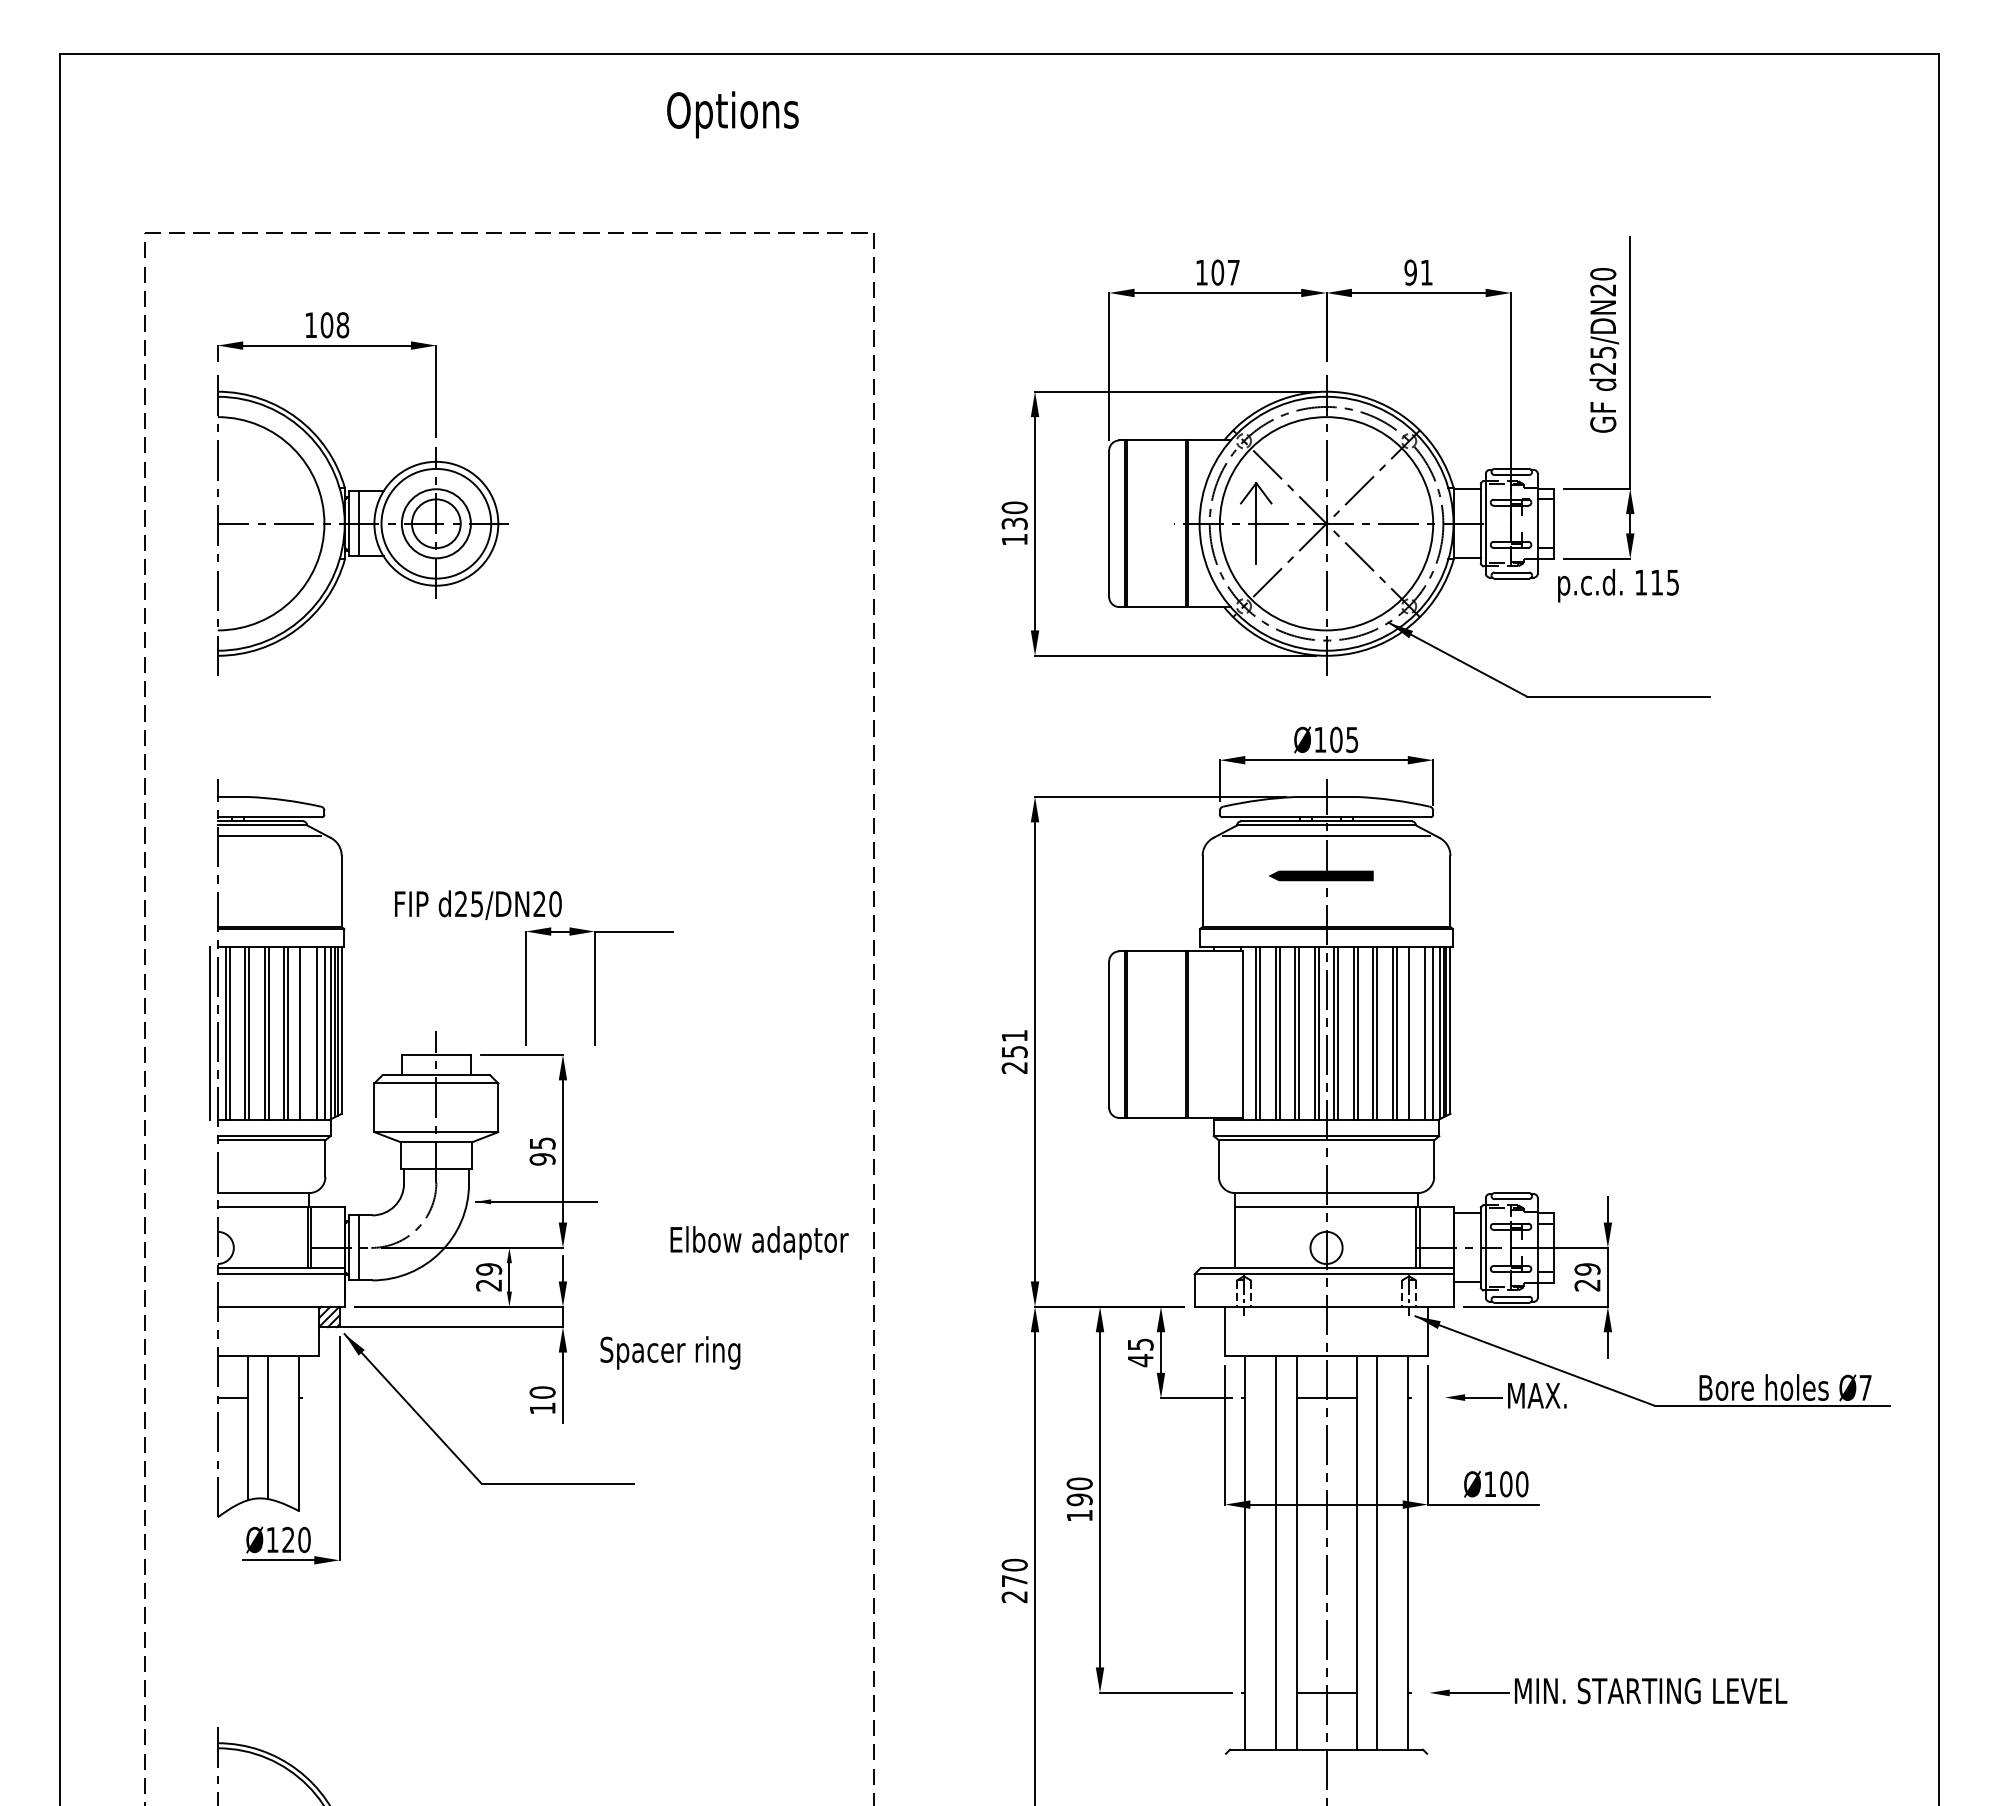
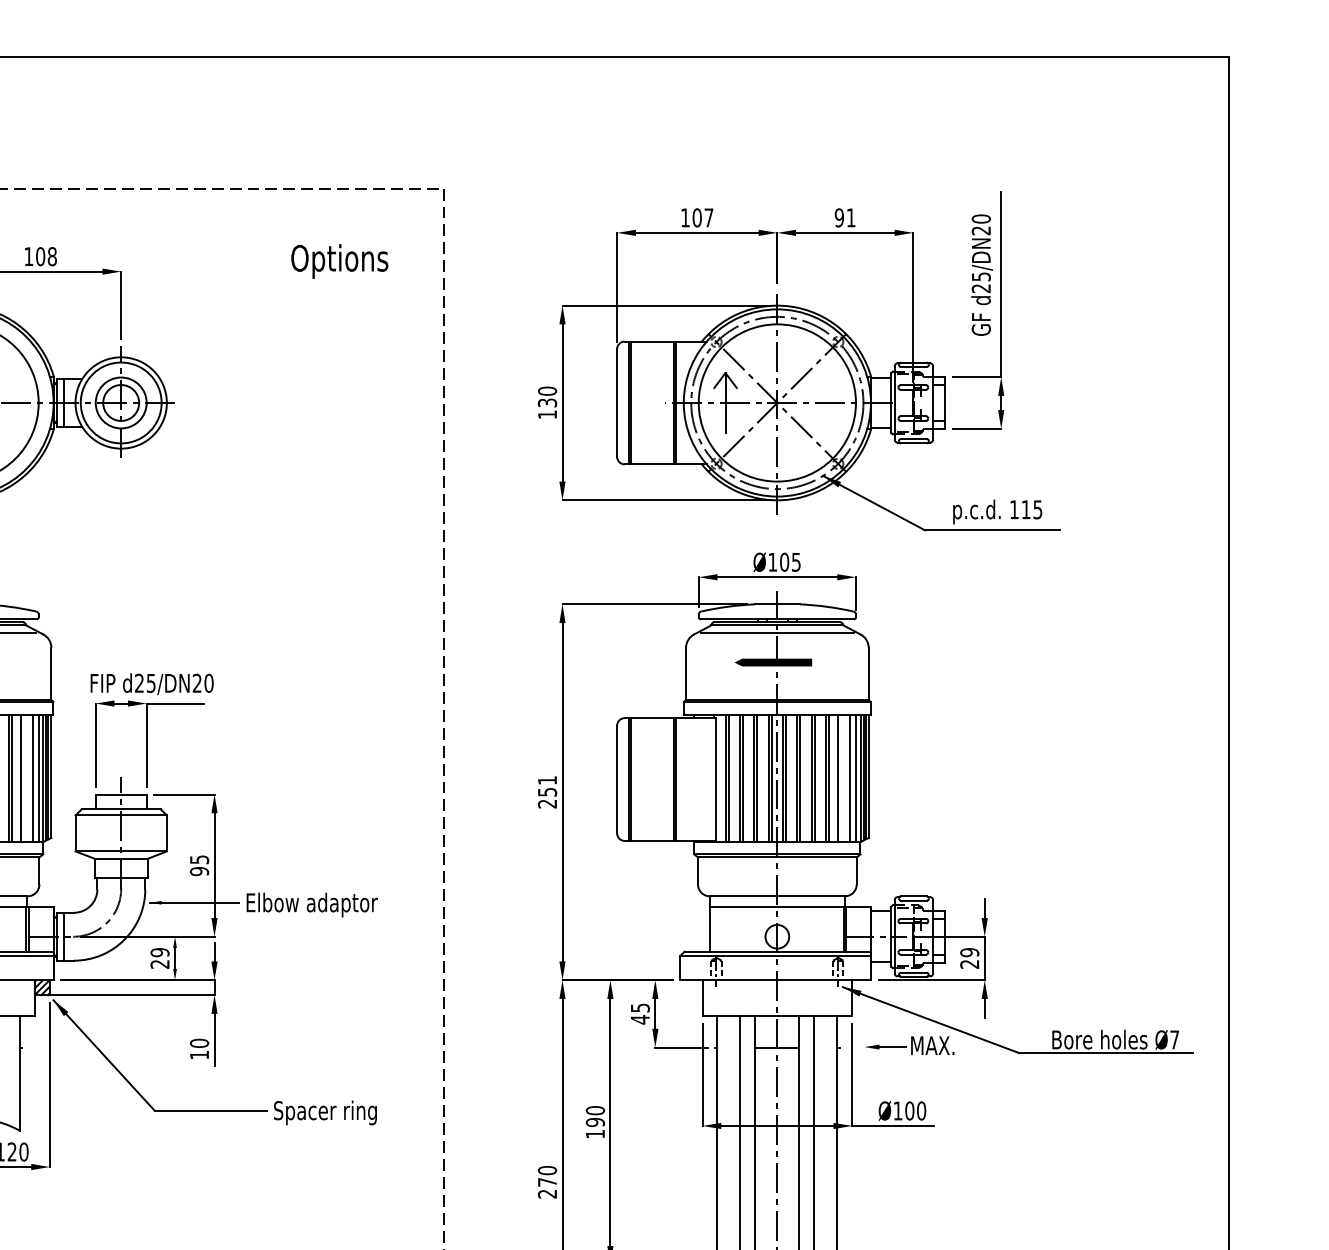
text: (732, 114) -> (339, 261), moved
text: (1618, 585) -> (997, 511), moved
part: (599, 986) -> (150, 744), moved
text: (759, 1242) -> (312, 904), moved
text: (670, 1352) -> (325, 1112), moved

